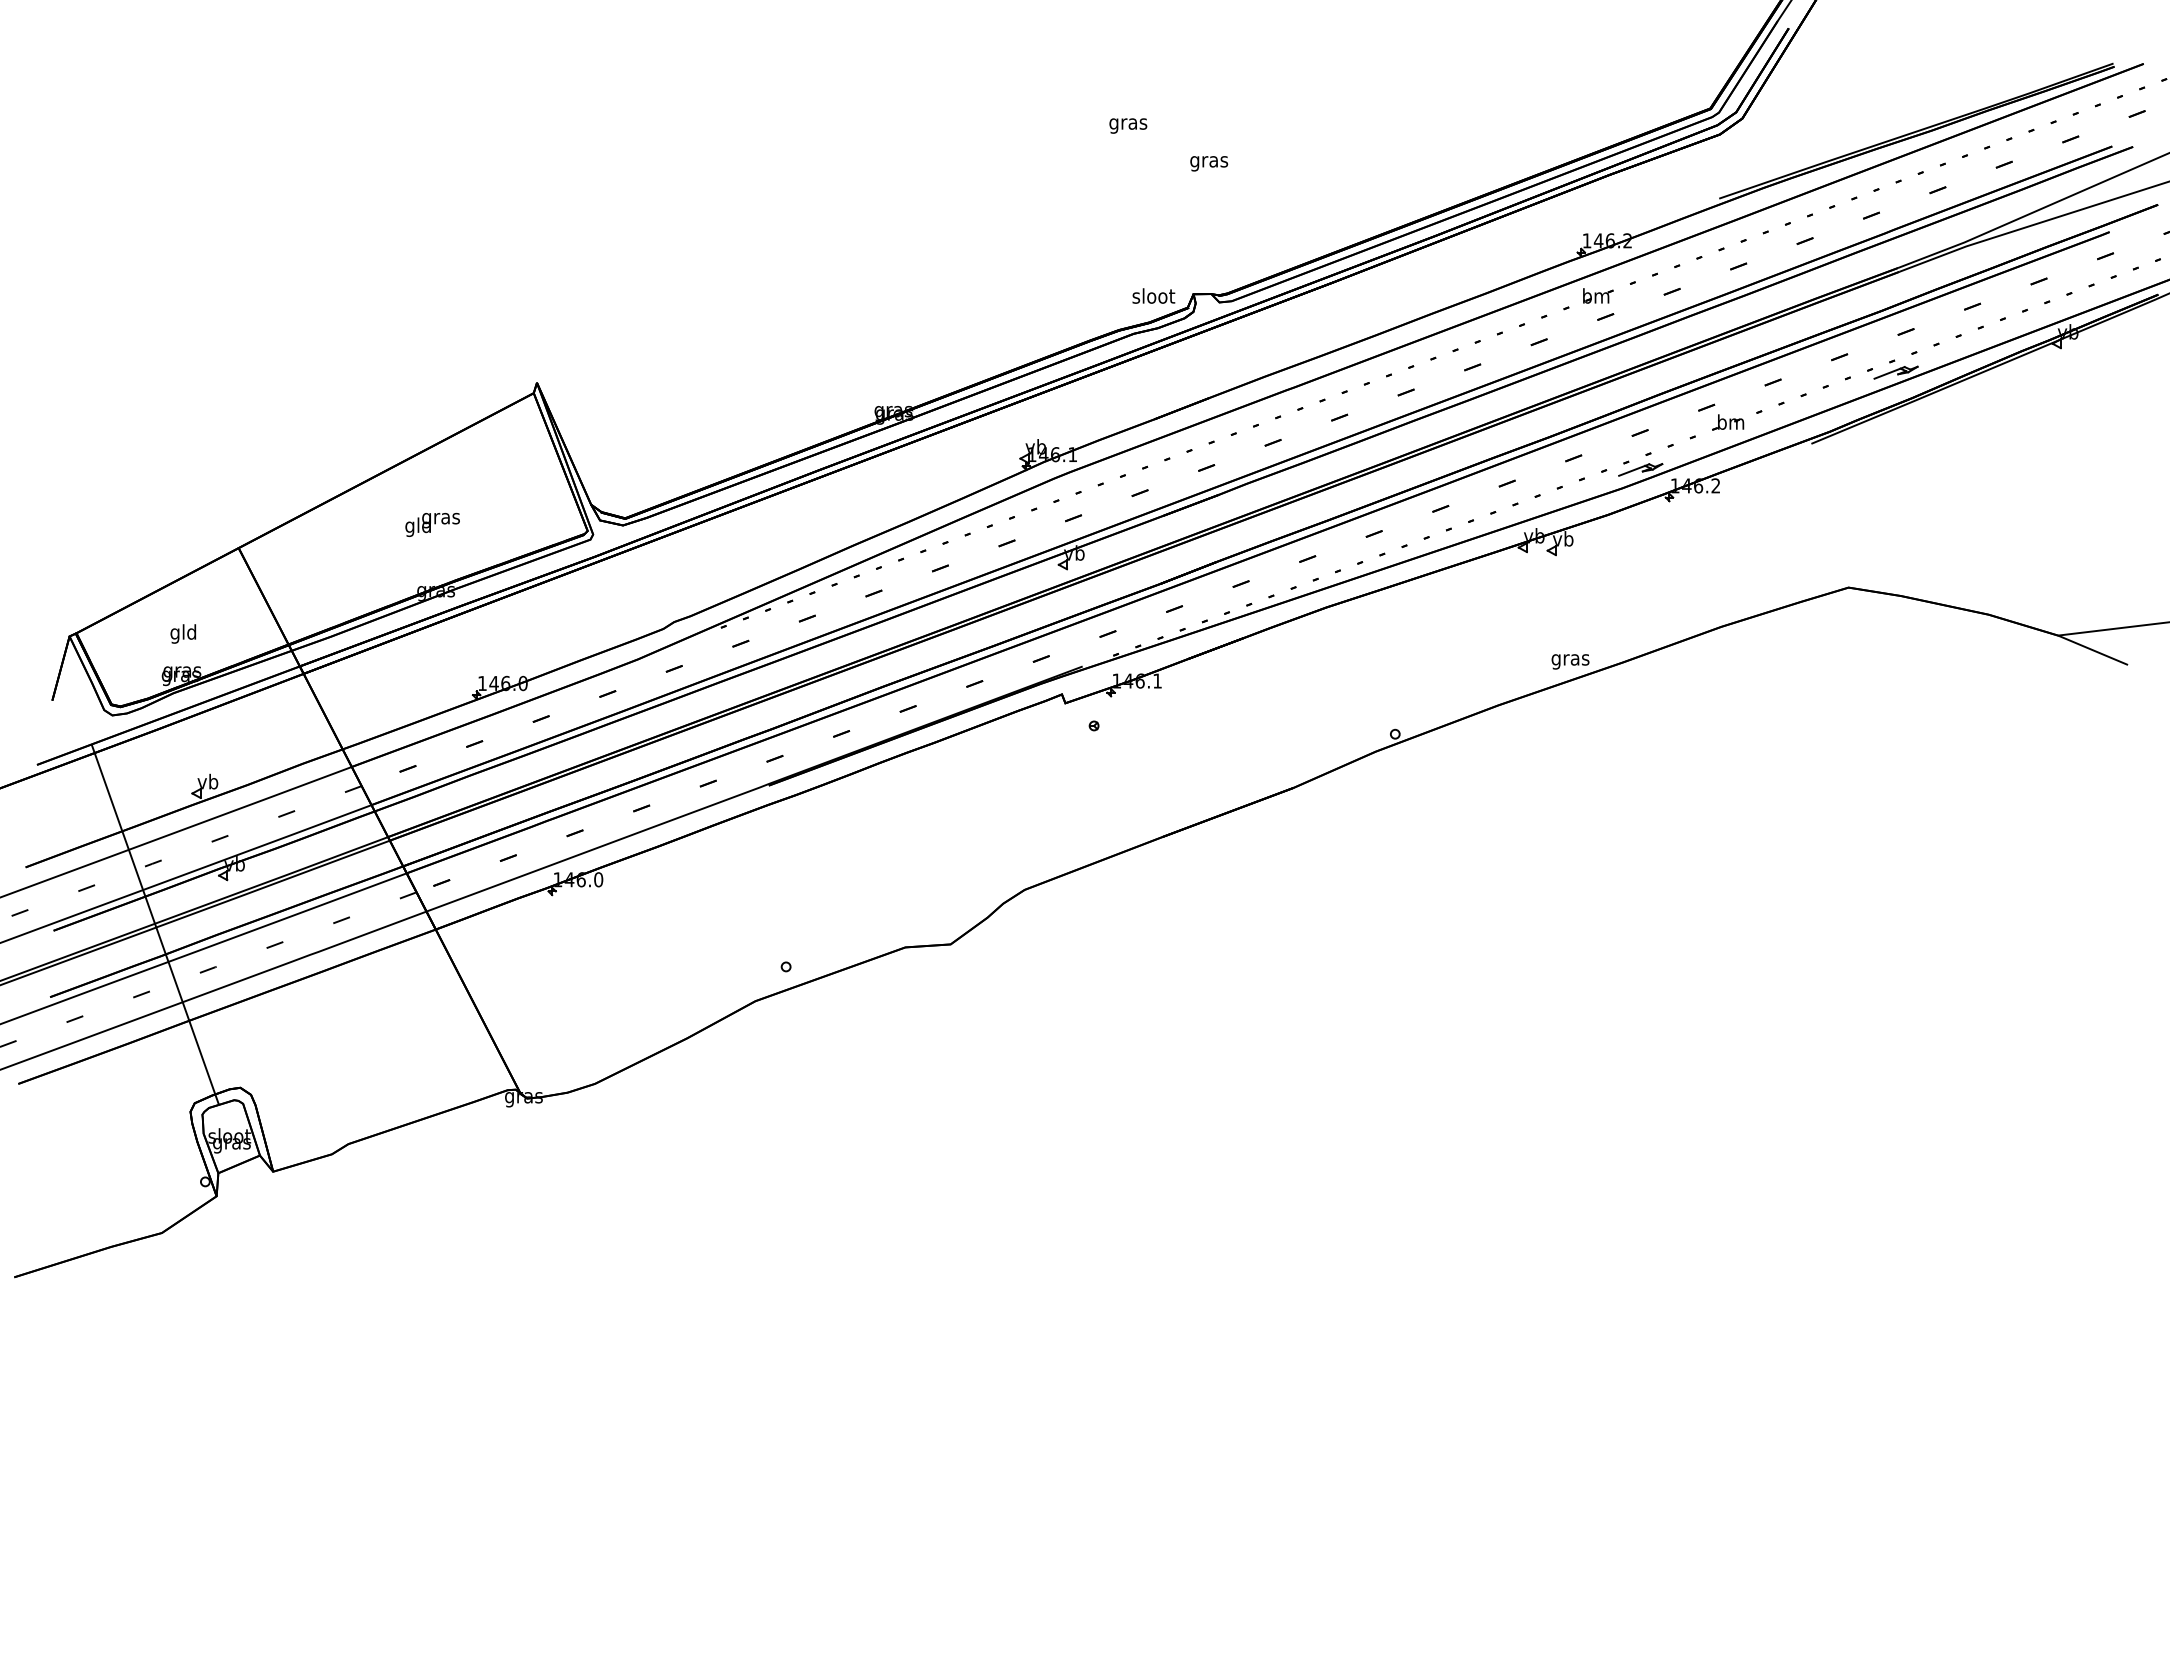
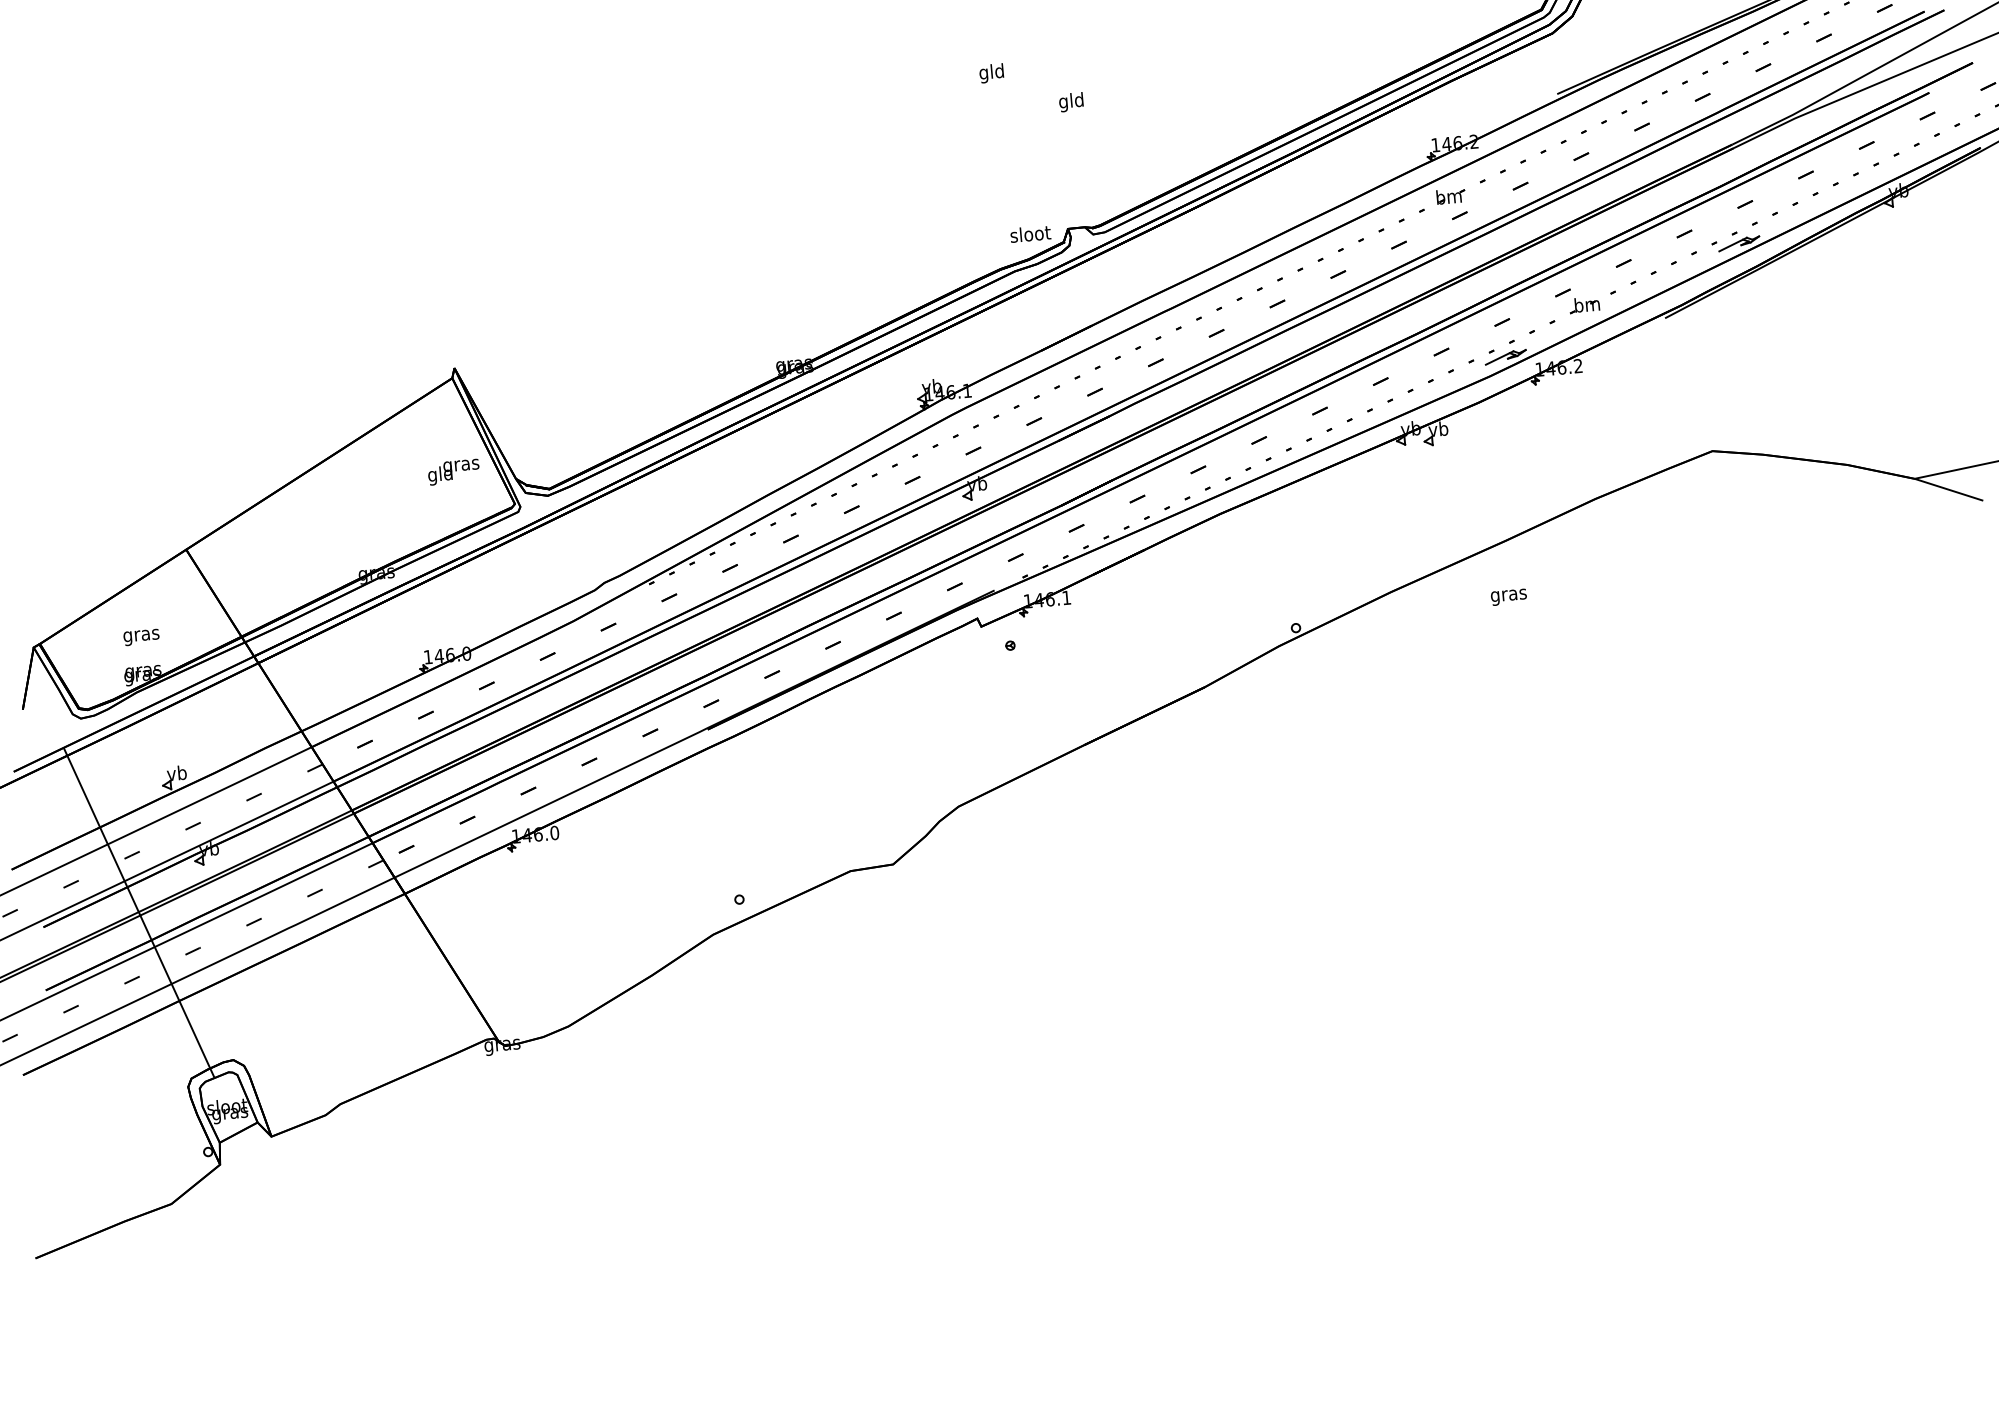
text: (1128, 123) -> (992, 72), gras -> gld
text: (1209, 161) -> (1071, 102), gras -> gld
text: (432, 524) -> (453, 471), moved
text: (183, 633) -> (141, 635), gld -> gras
text: (1570, 661) -> (1508, 596), moved

